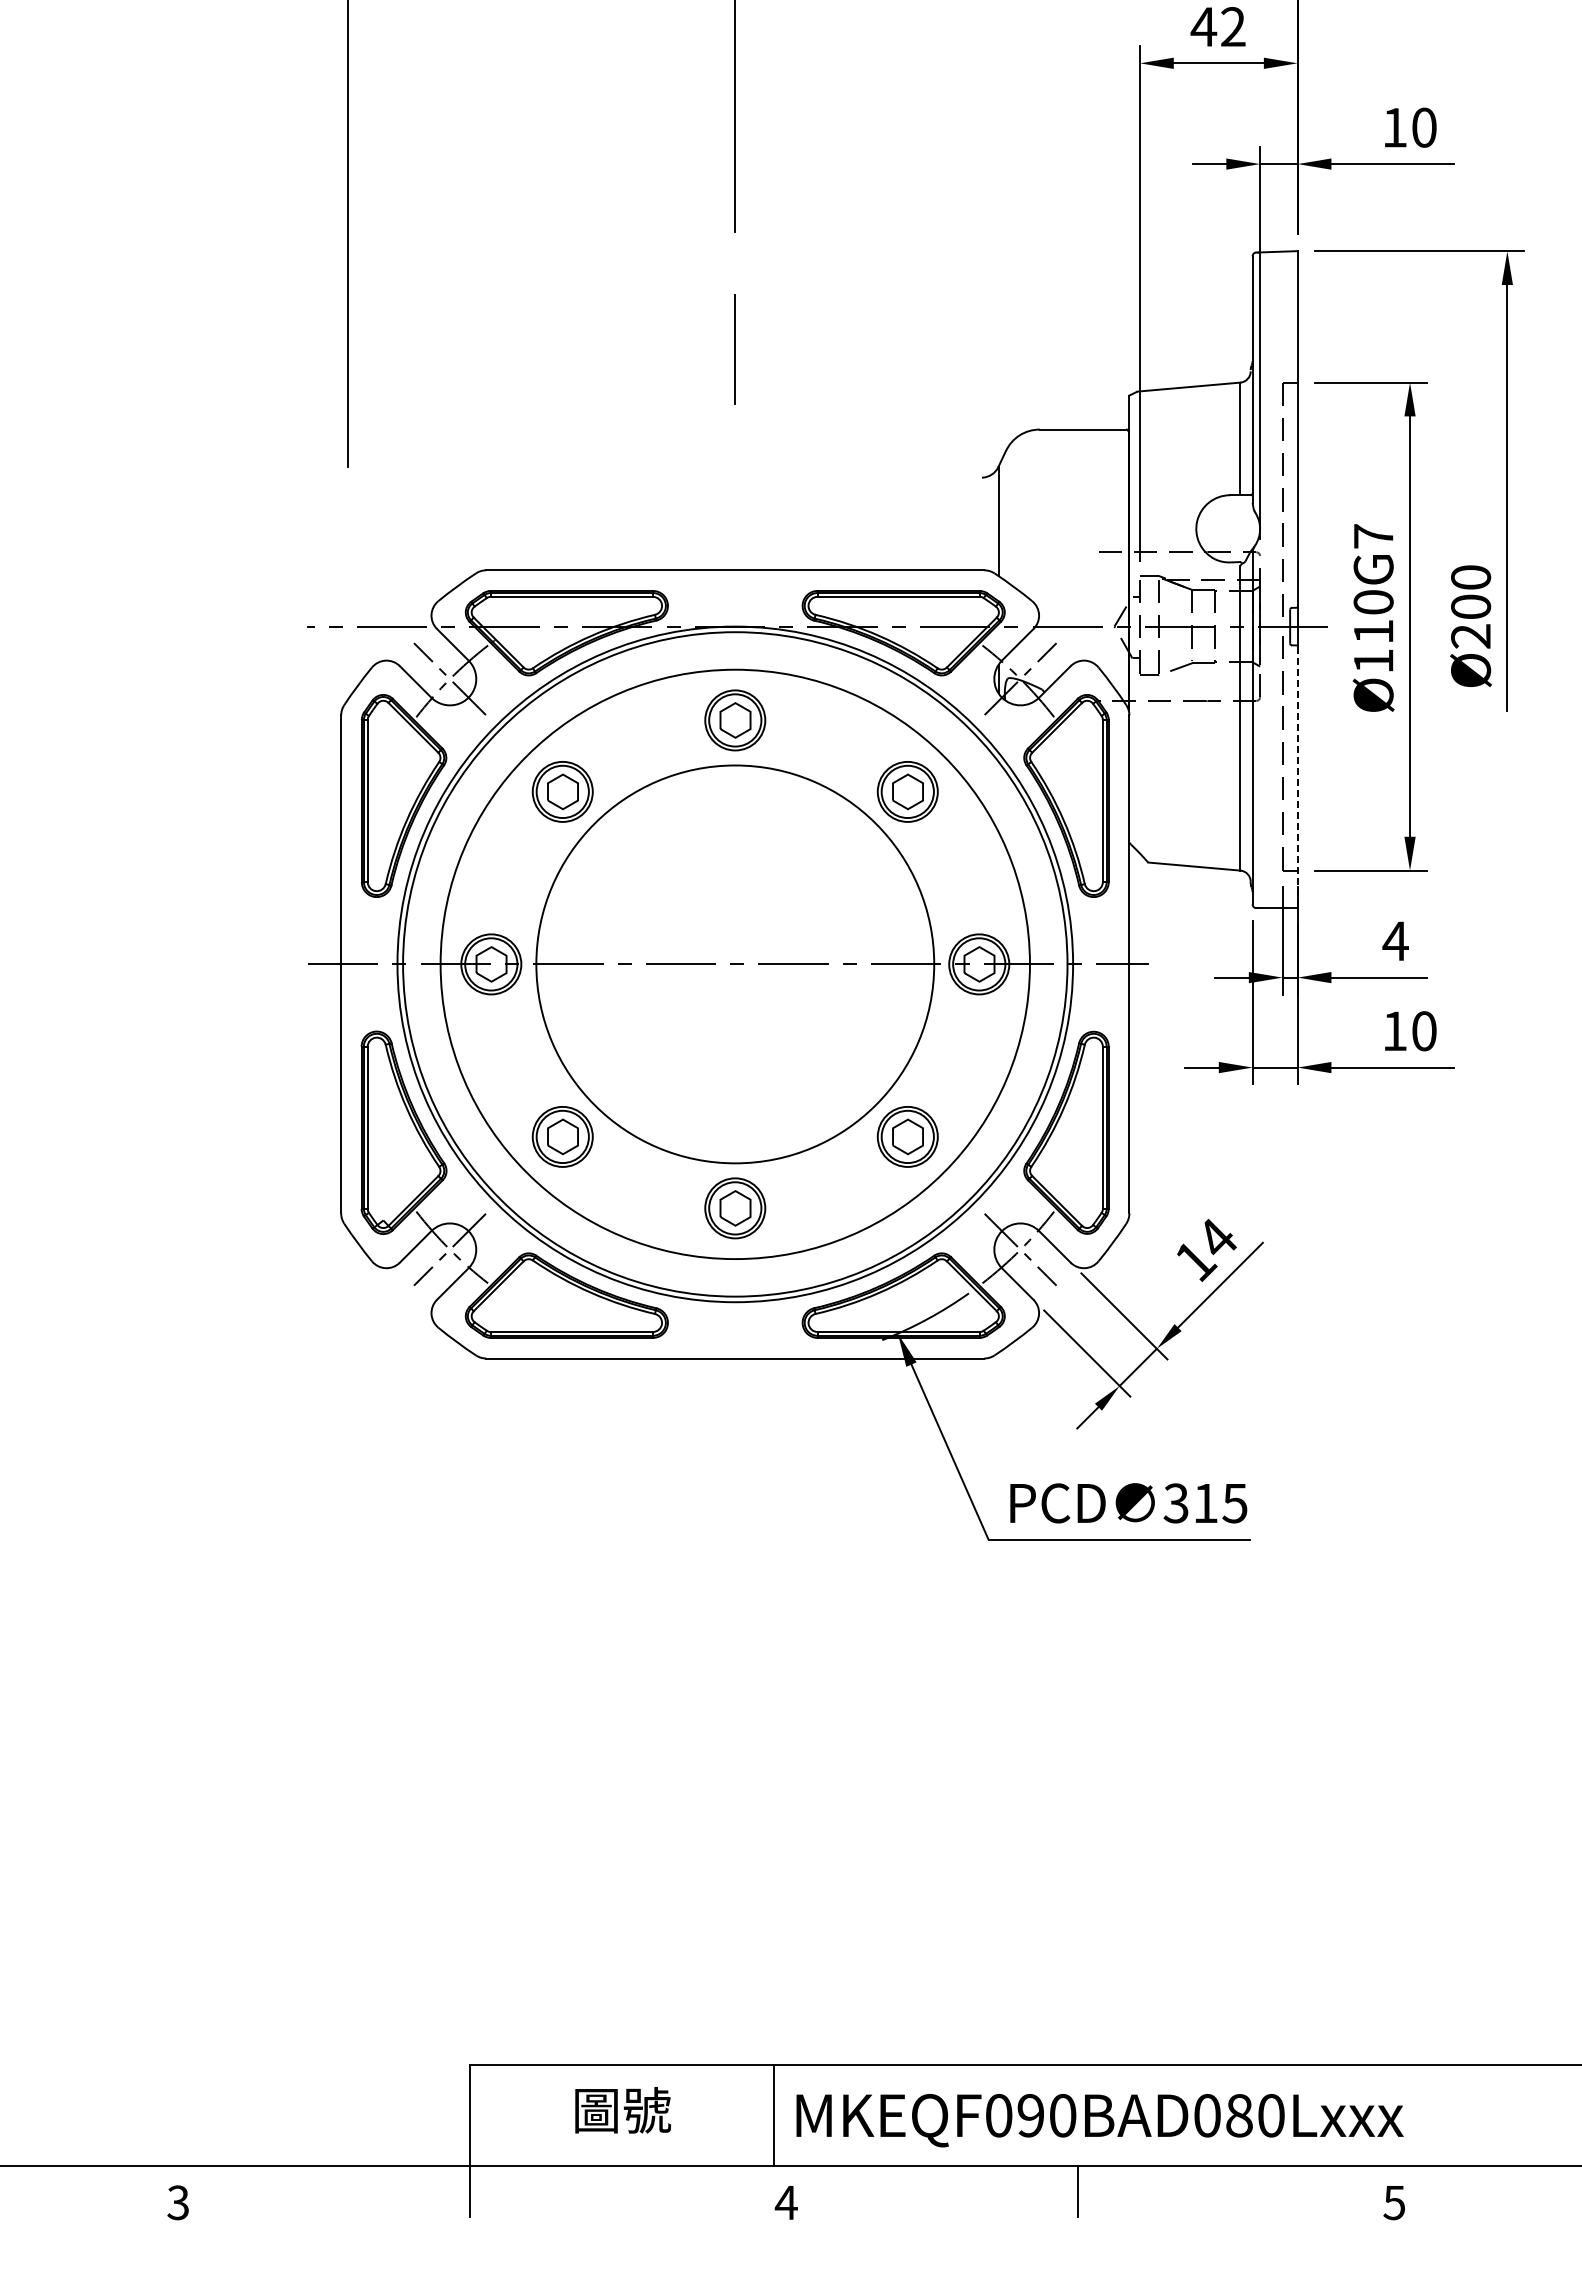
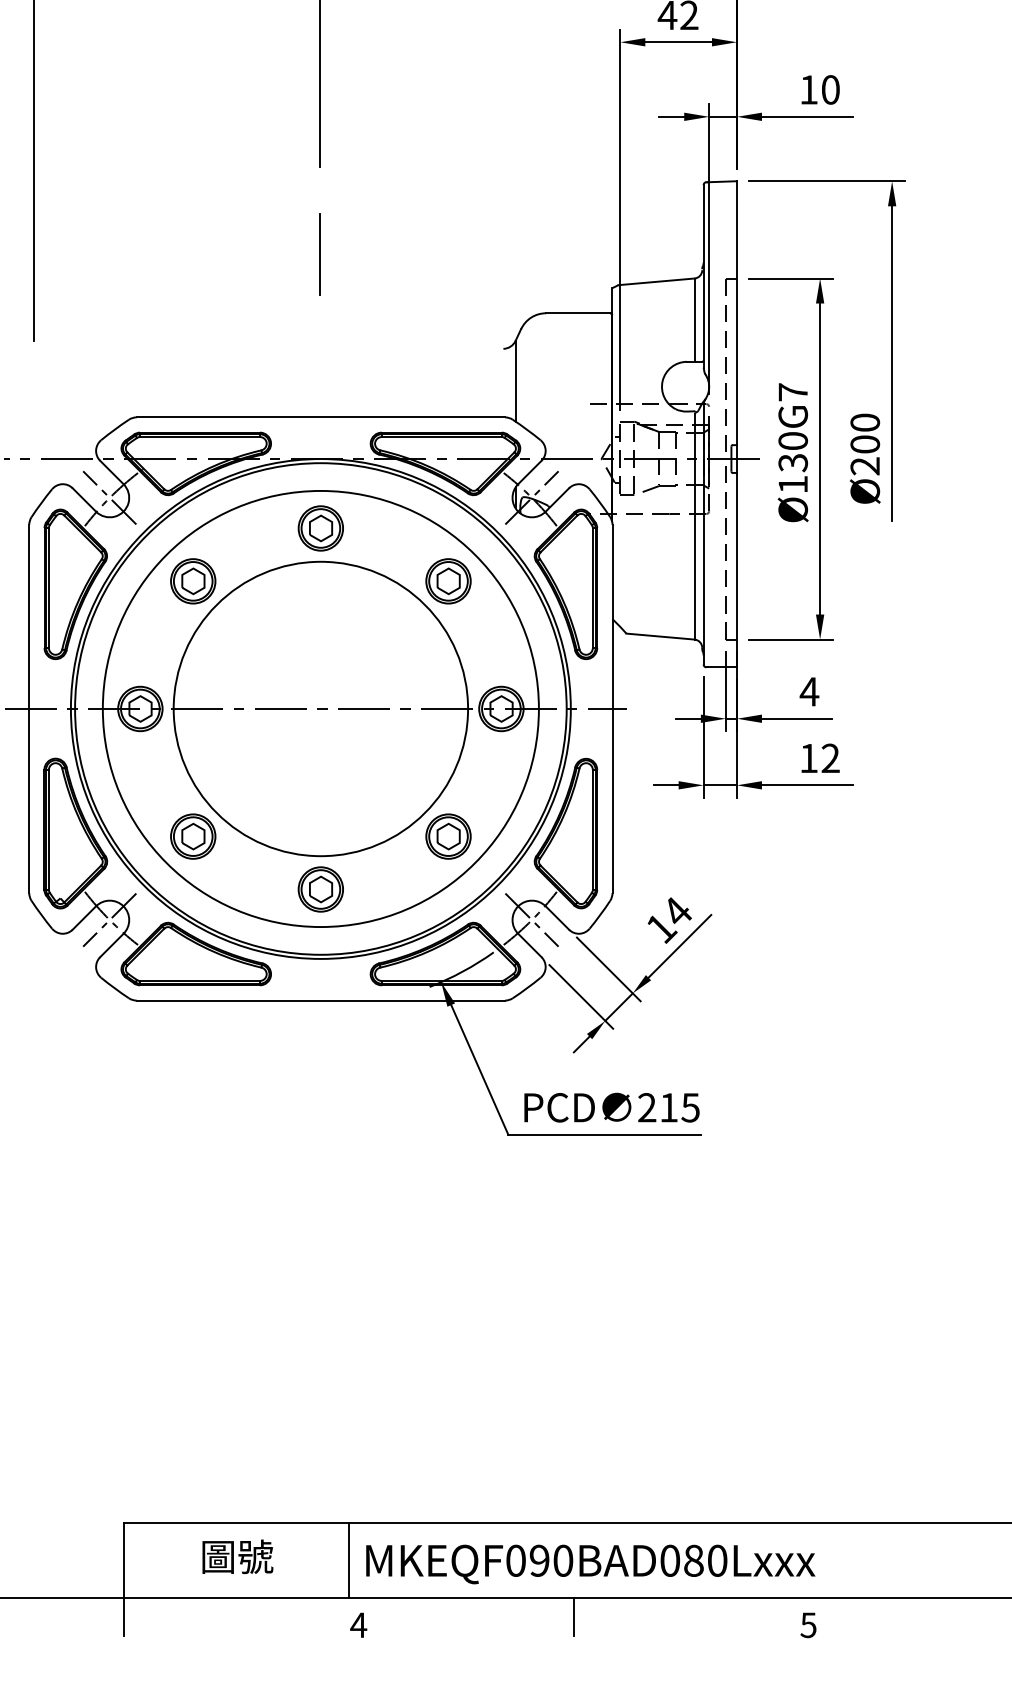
text: (1373, 632) -> (793, 463), Ø110G7 -> Ø130G7
line: (1297, 777) -> (736, 570), dashed -> solid
text: (1424, 1031) -> (830, 758), 10 -> 12
text: (1175, 1503) -> (646, 1107), 315 -> 215

